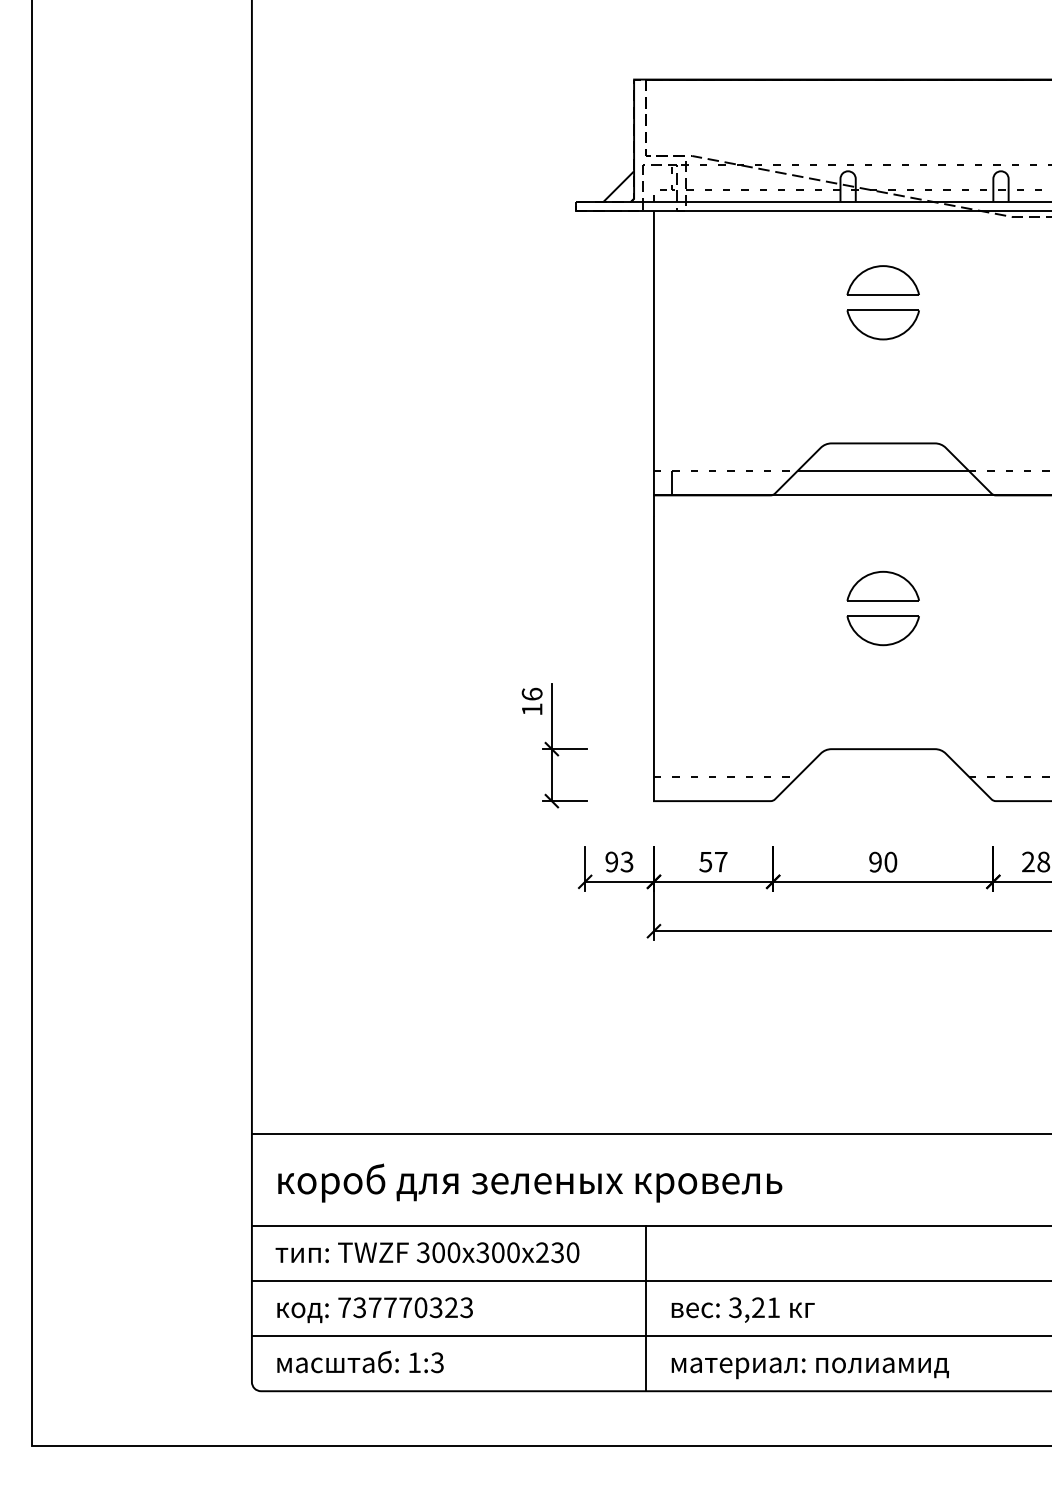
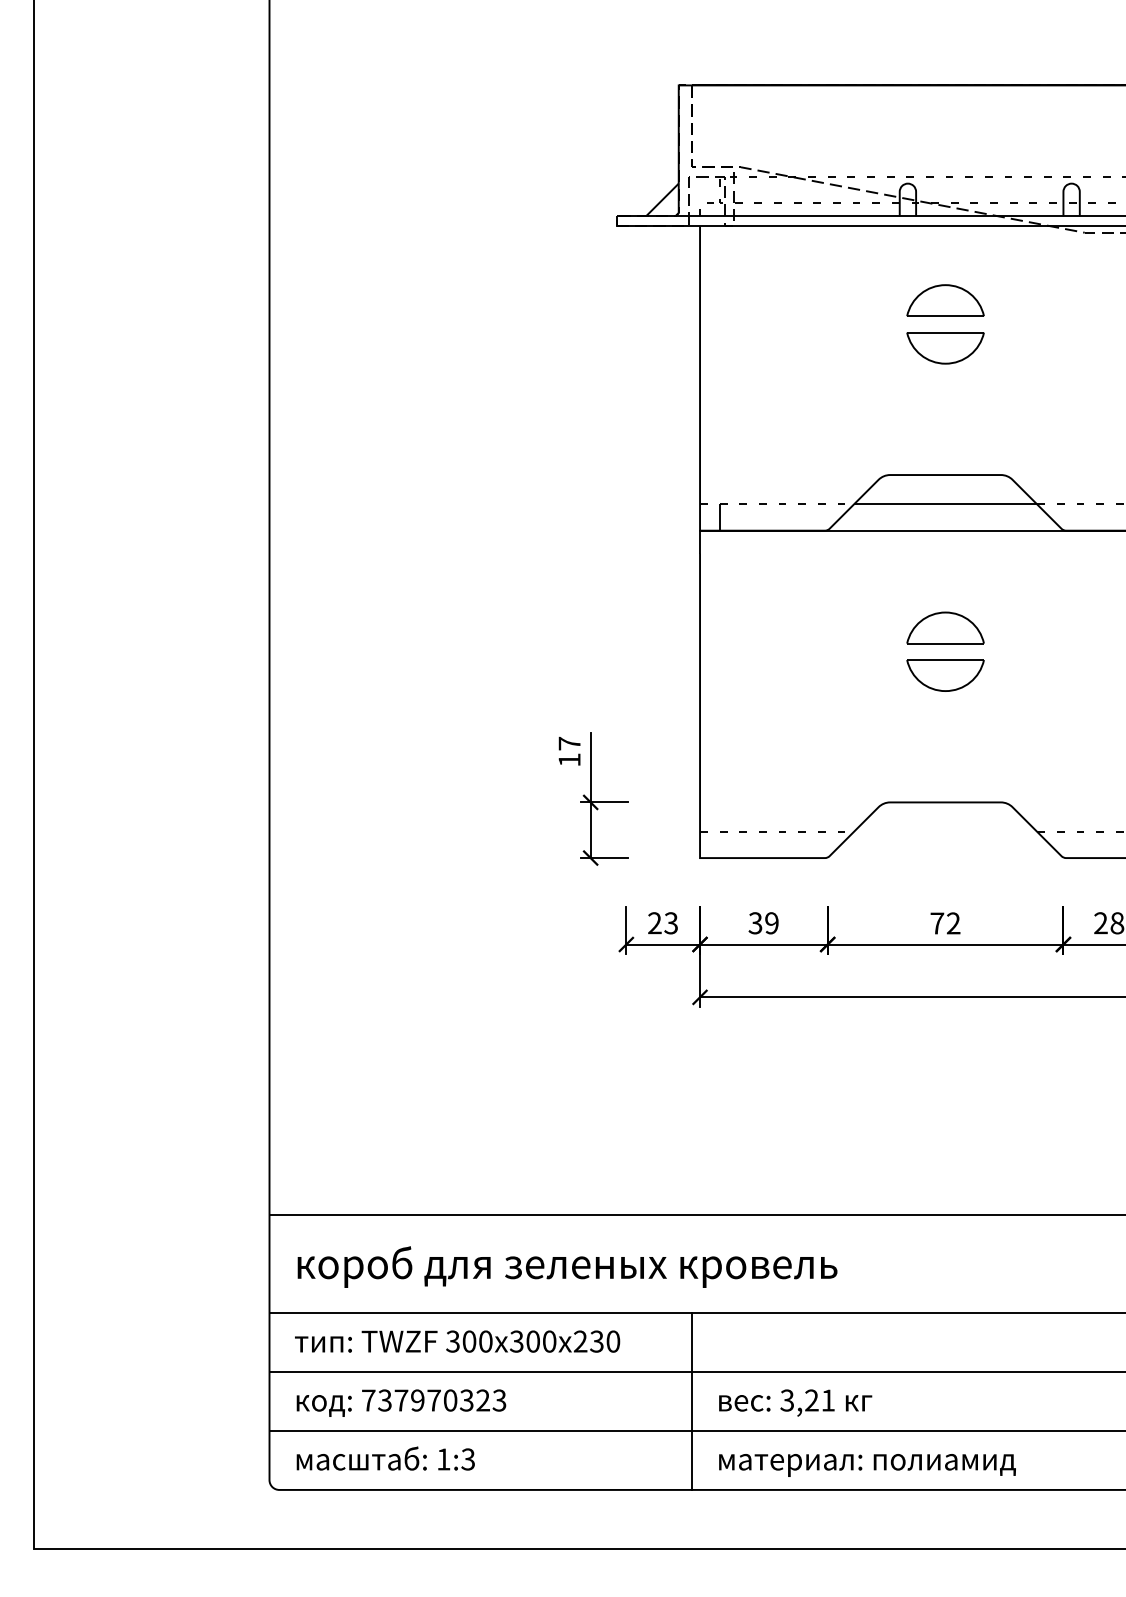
text: (531, 693) -> (568, 742), 16 -> 17
text: (713, 861) -> (763, 922), 57 -> 39
text: (883, 861) -> (945, 922), 90 -> 72
text: (611, 862) -> (654, 923), 93 -> 23
text: (390, 1307) -> (417, 1400), 737770323 -> 737970323

